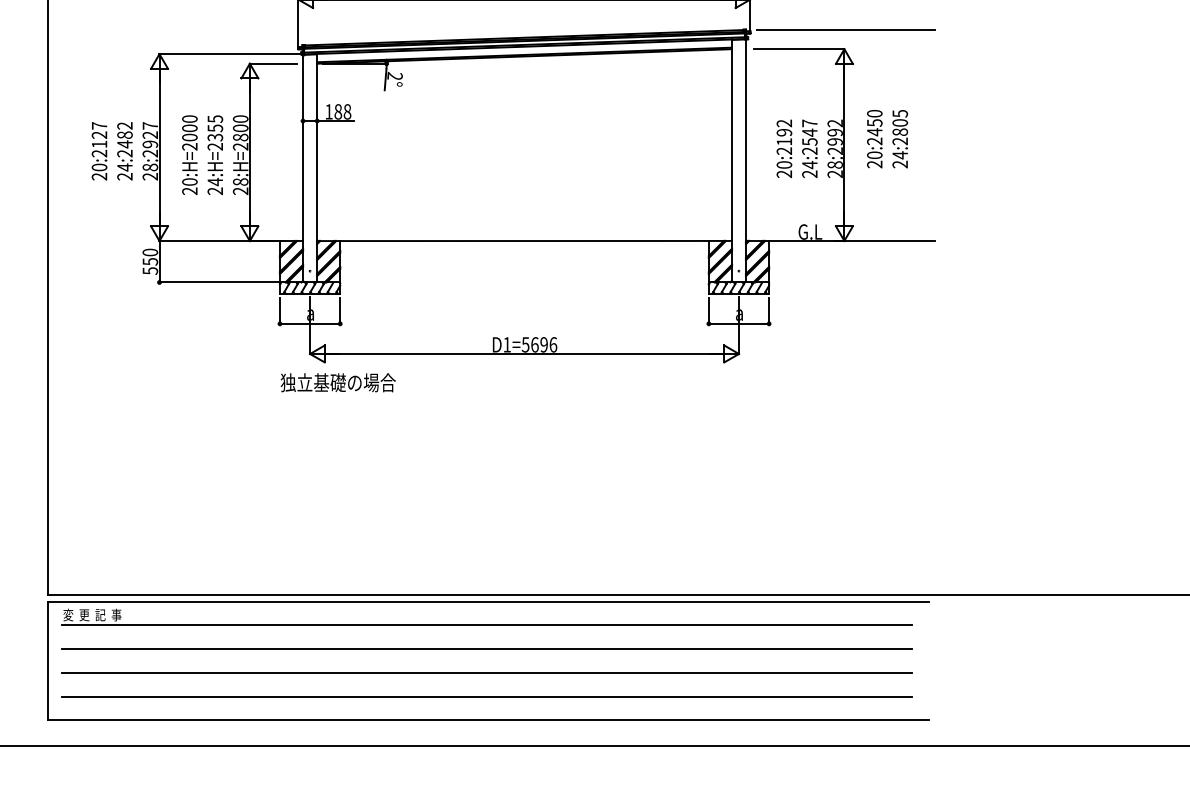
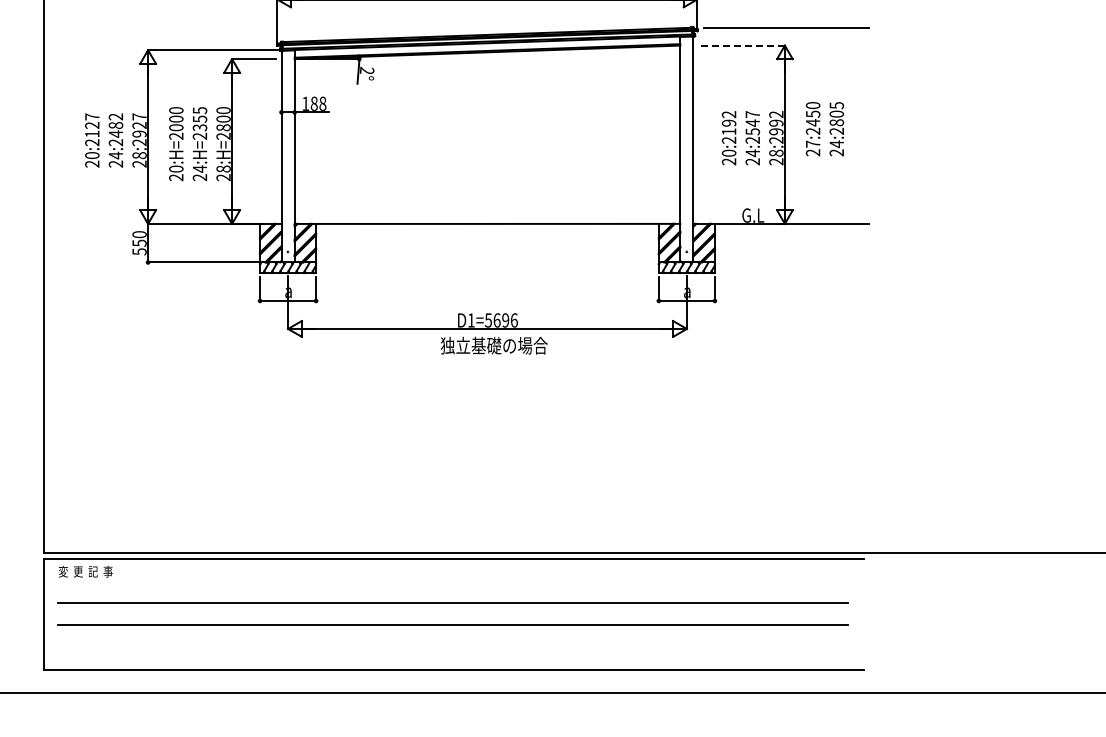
line: (799, 49) -> (743, 45), solid -> dashed
text: (874, 154) -> (812, 143), 20:2450 -> 27:2450
text: (338, 382) -> (494, 345), moved
line: (486, 625) -> (452, 581), removed
line: (486, 696) -> (452, 647), removed

